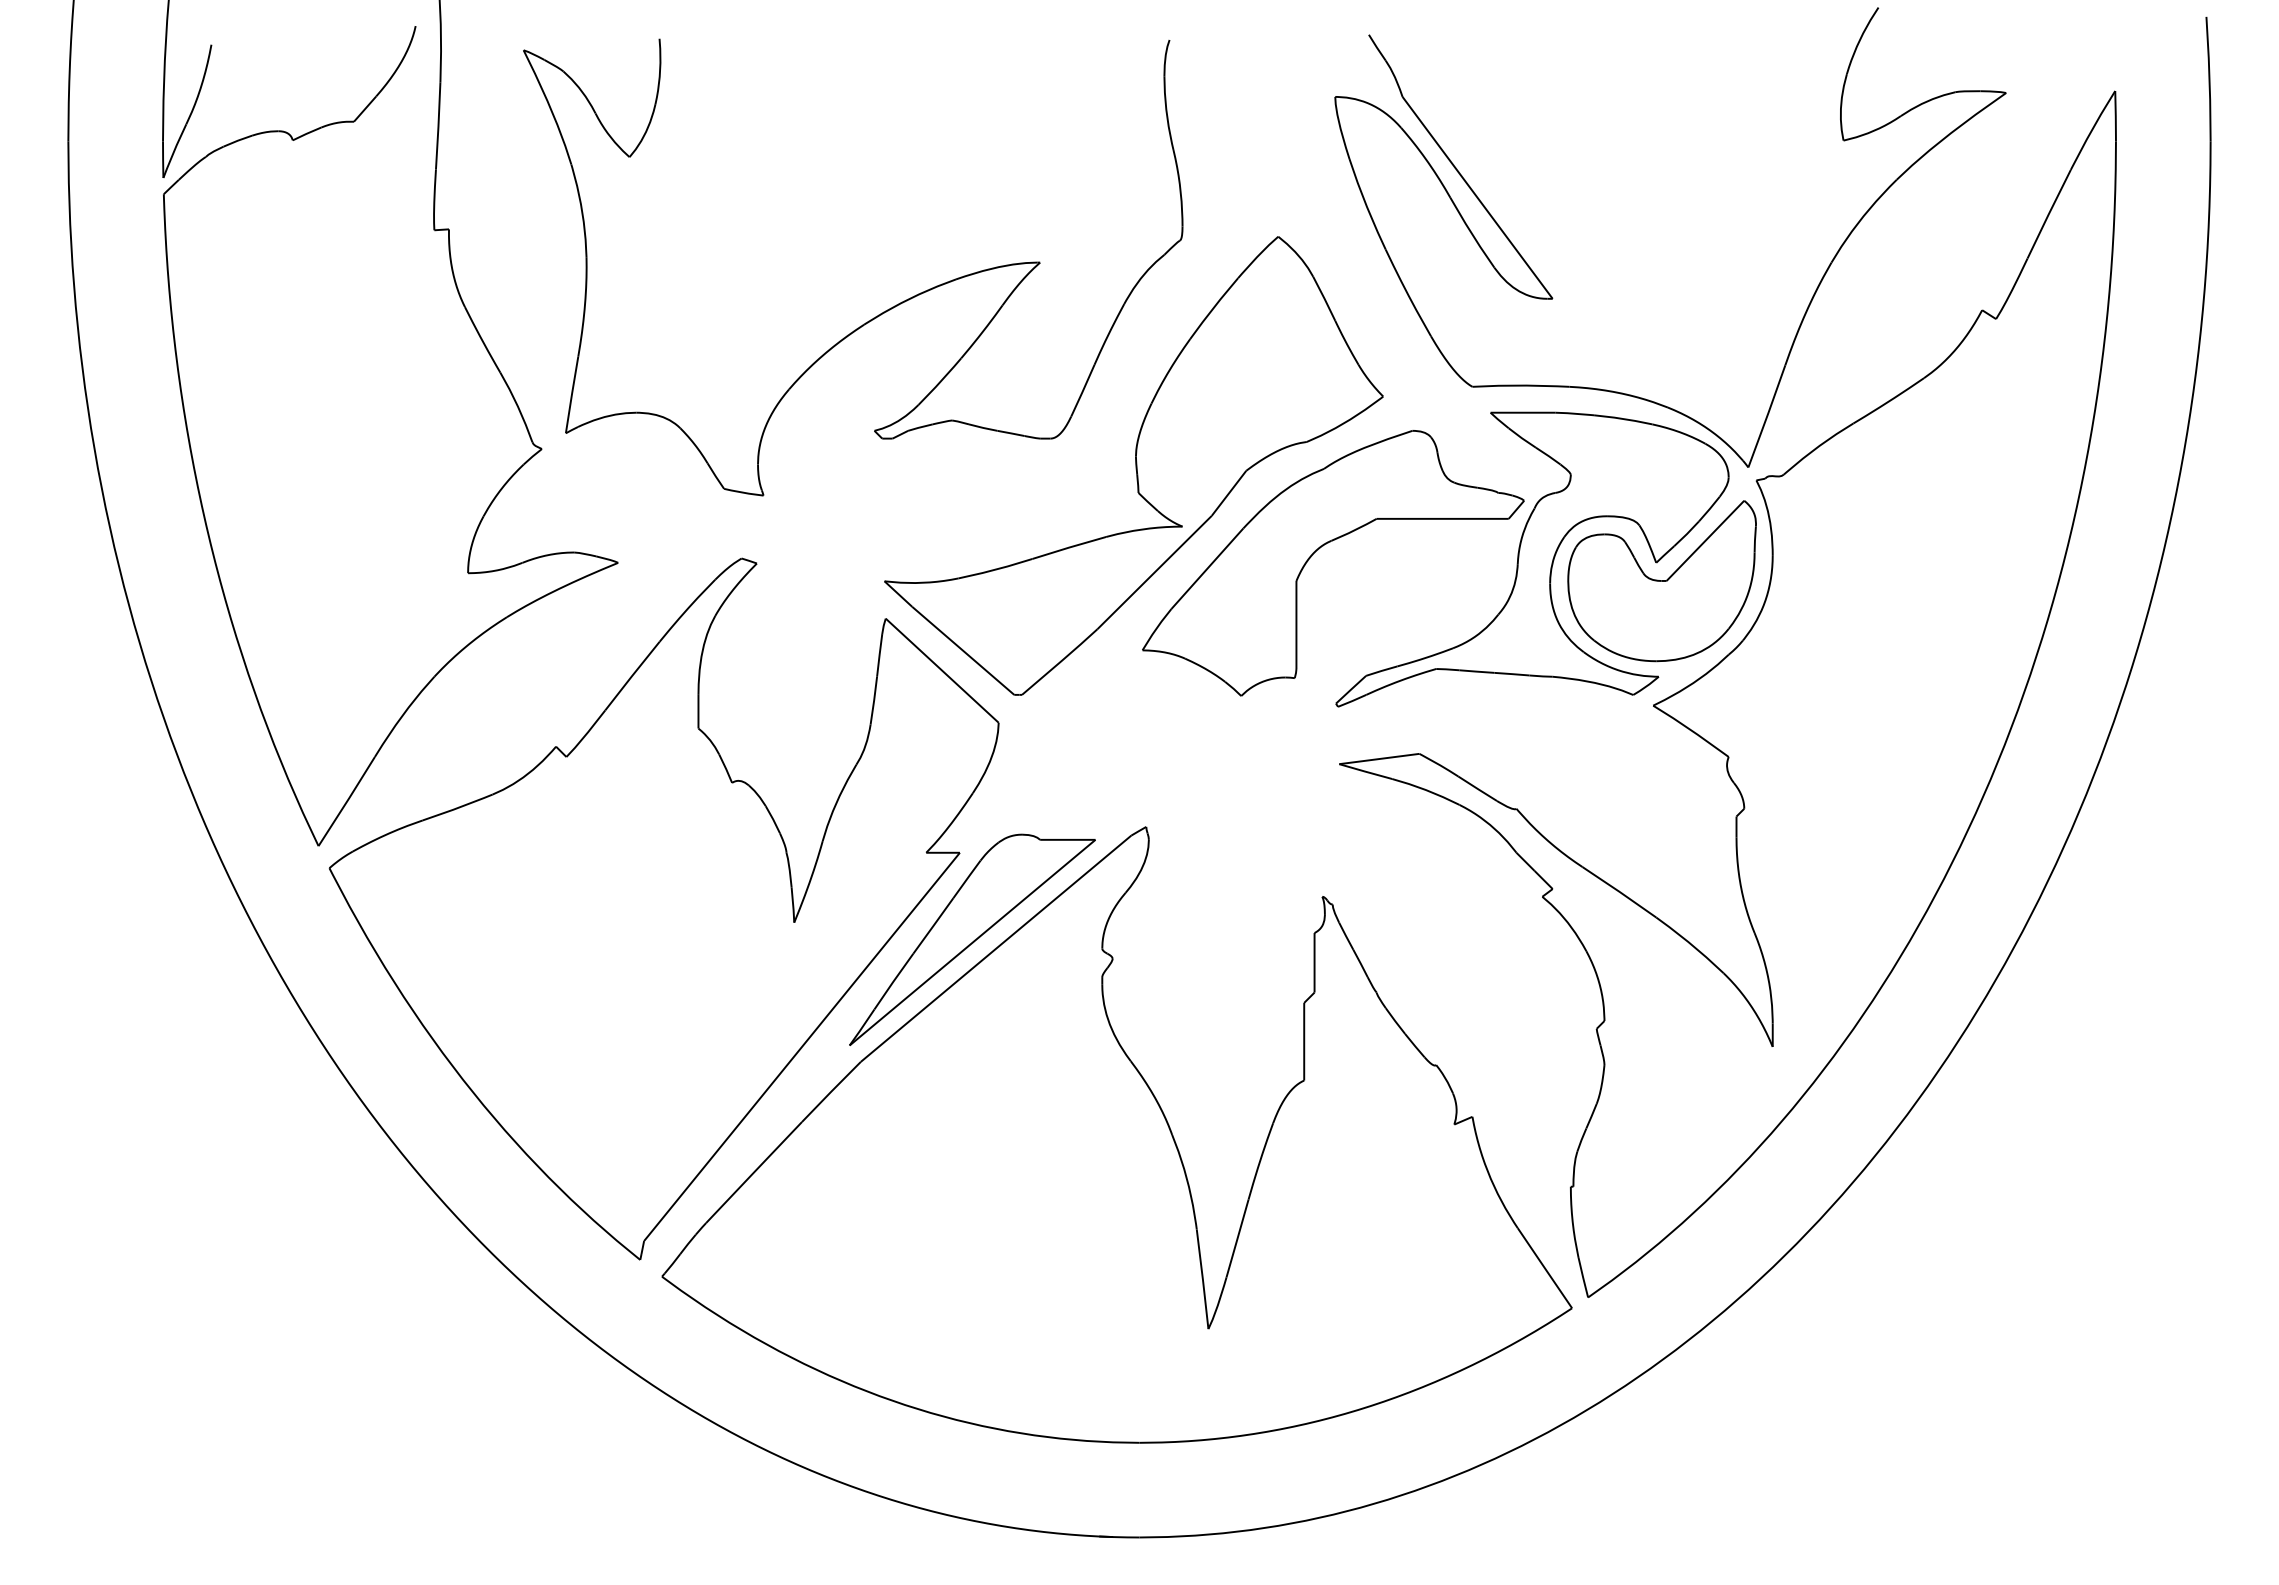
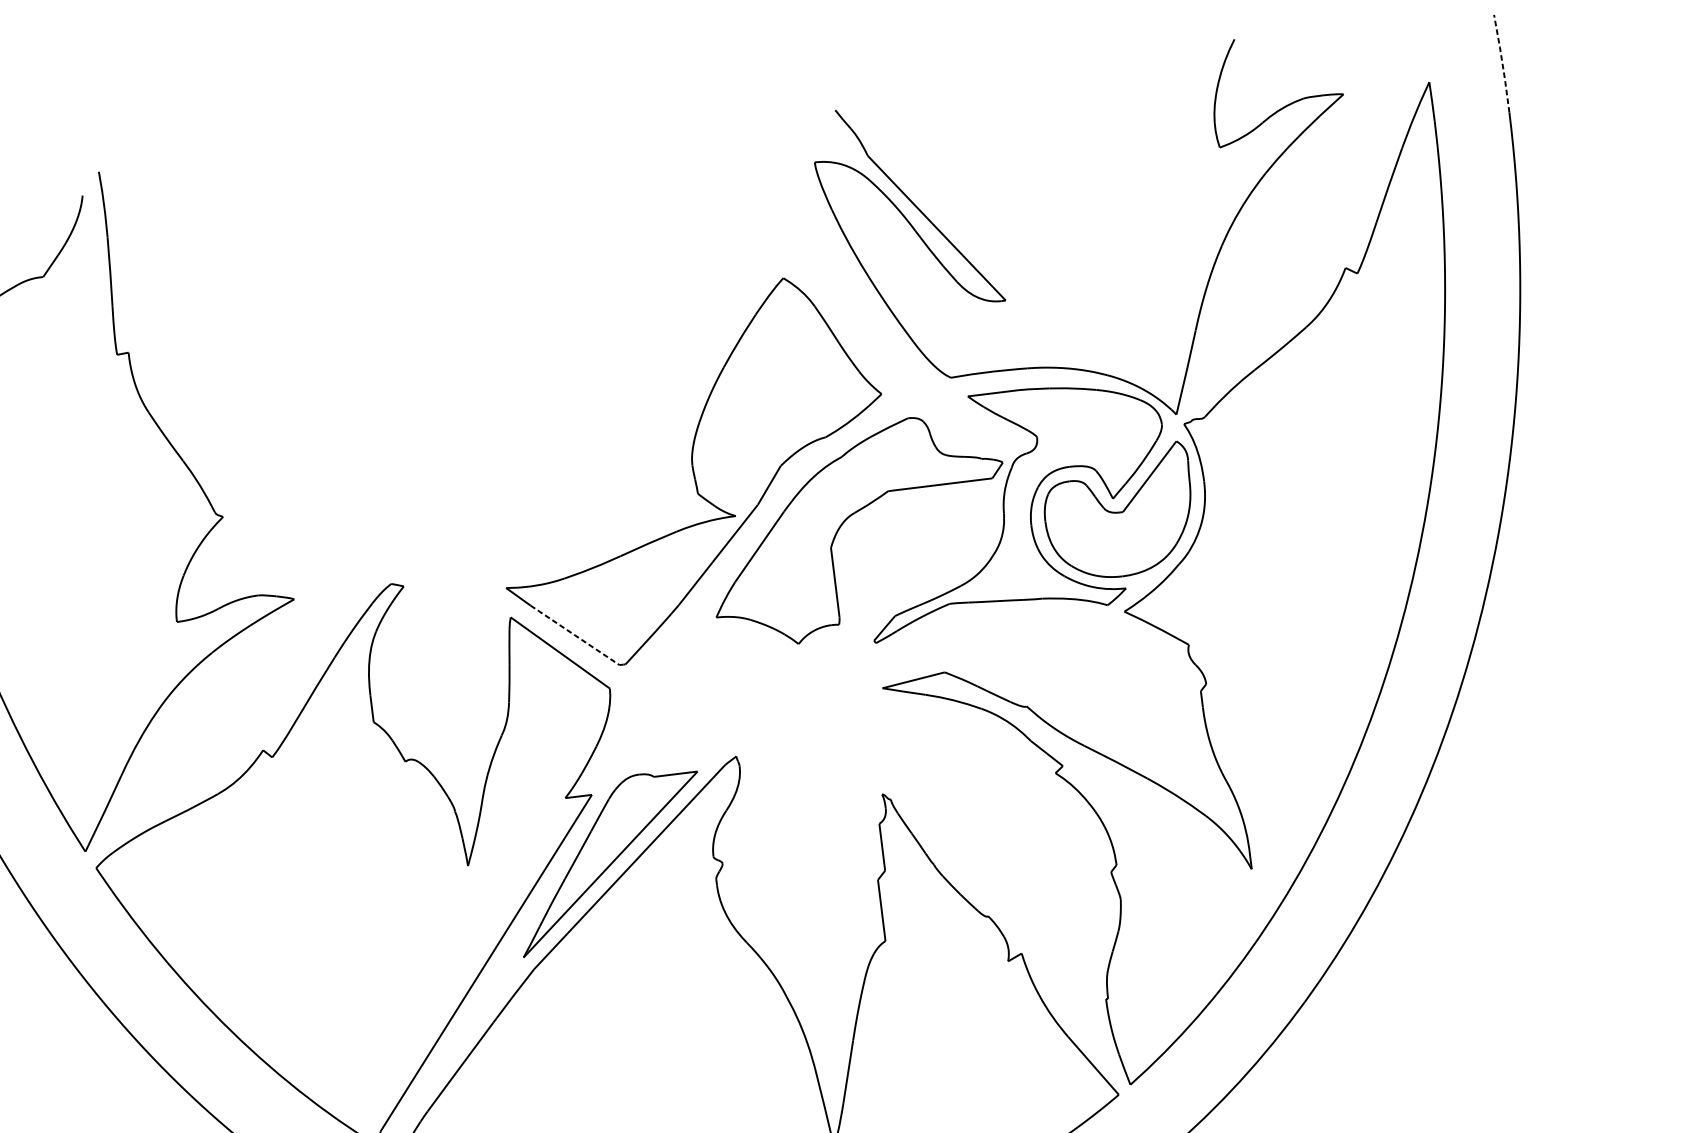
line: (2209, 78) -> (1502, 63), solid -> dashed
part: (878, 314) -> (475, 378), removed
line: (963, 650) -> (575, 635), solid -> dashed

